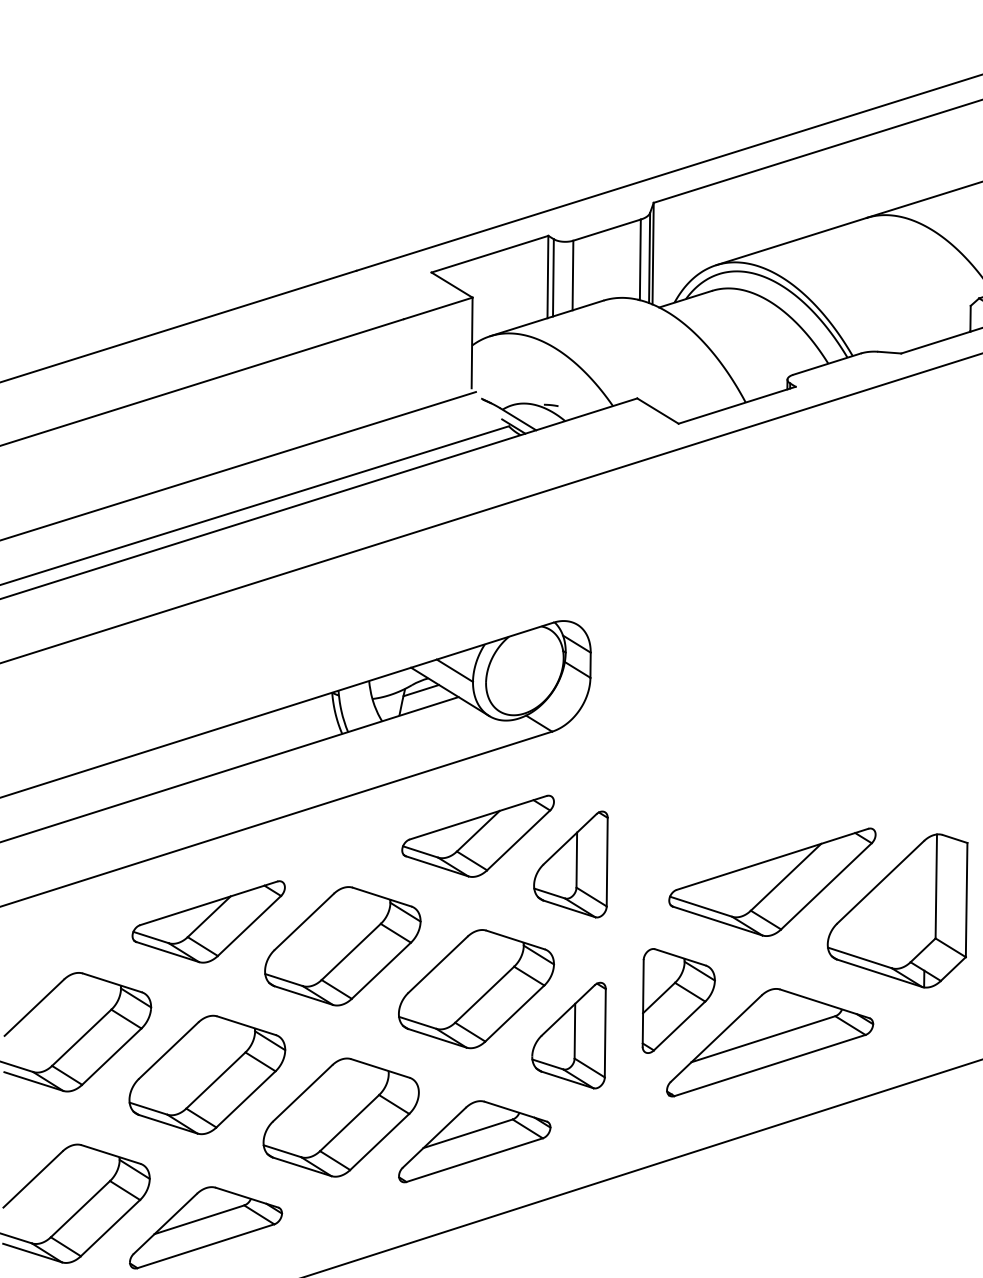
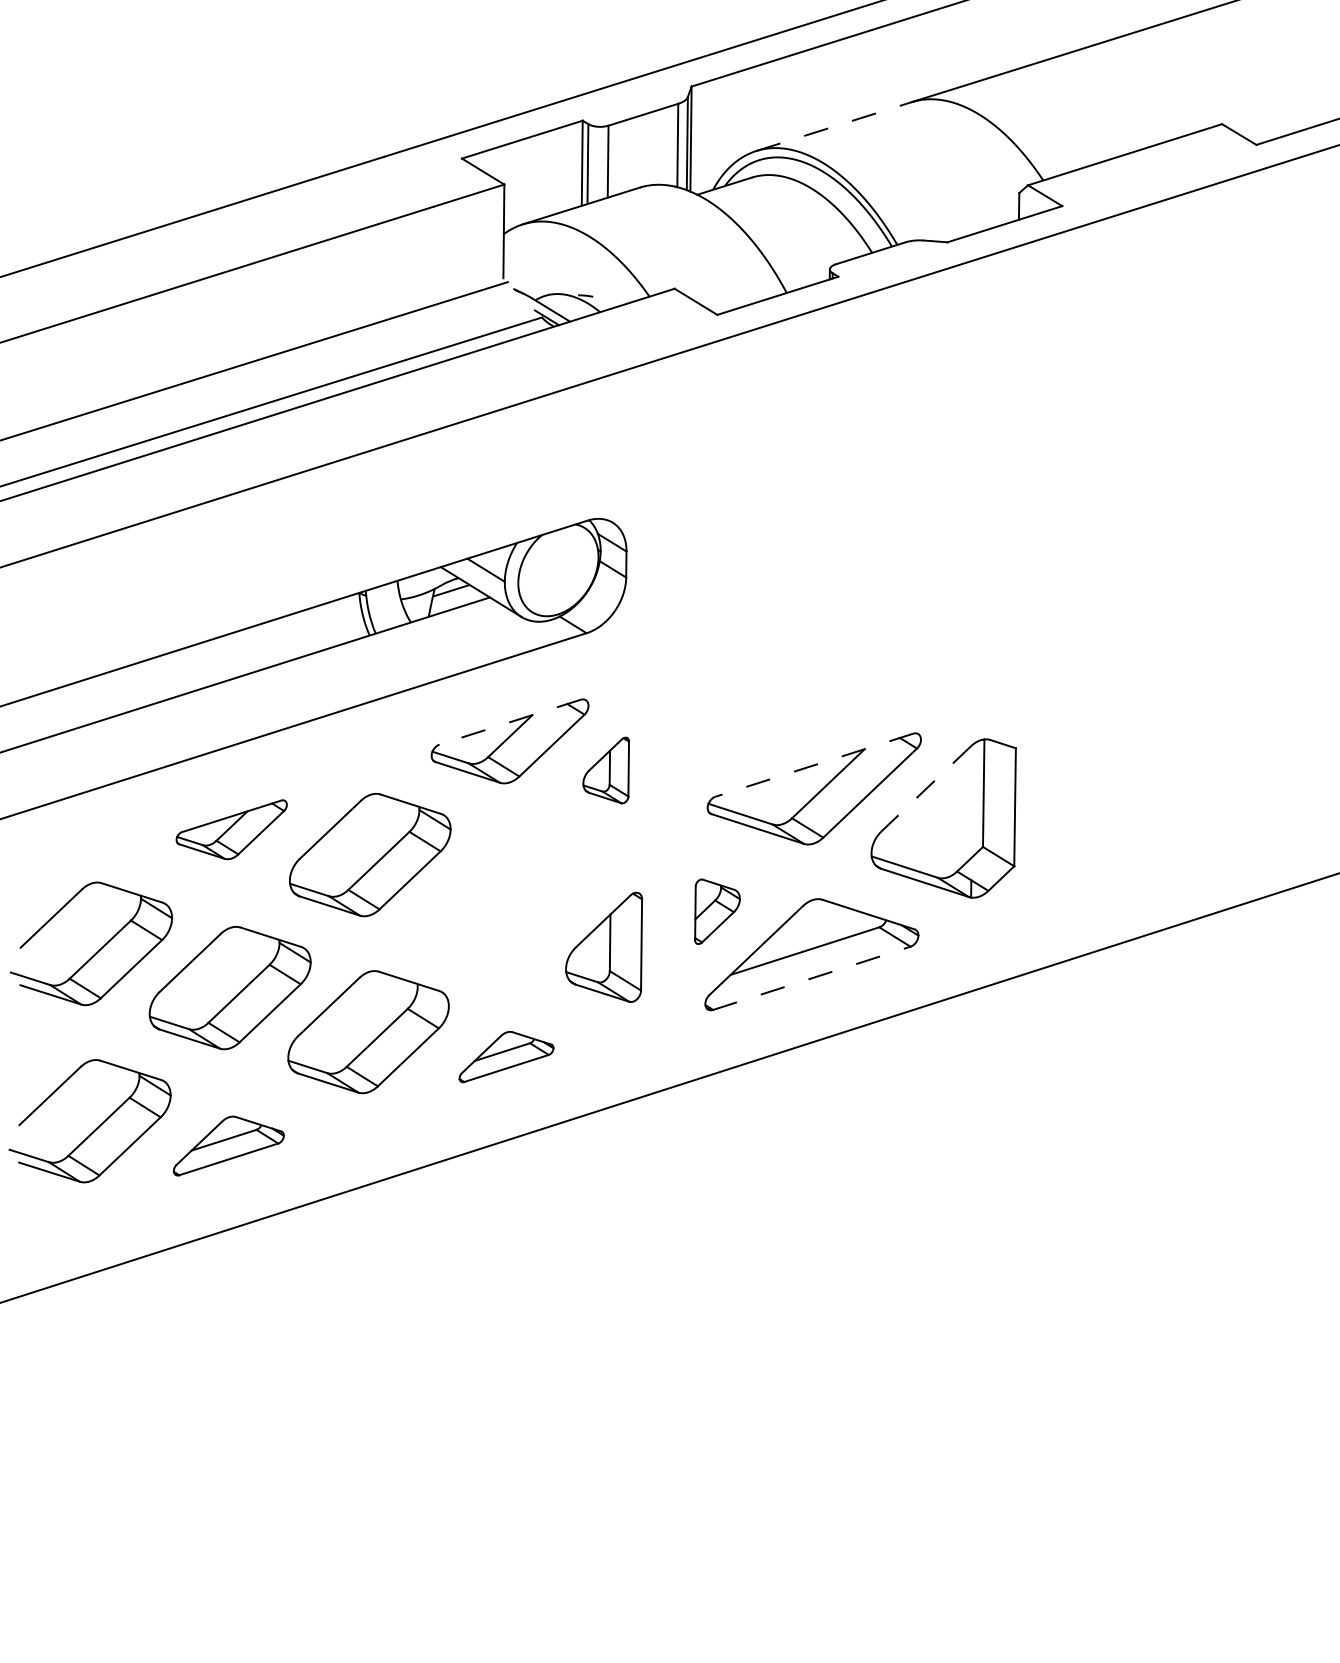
line: (791, 241) -> (834, 126), solid -> dashed
line: (477, 818) -> (509, 722), solid -> dashed
line: (772, 859) -> (814, 765), solid -> dashed
part: (571, 864) -> (606, 770), size x0.6
line: (880, 881) -> (926, 788), solid -> dashed
part: (208, 921) -> (231, 829), size x0.7
part: (476, 989) -> (508, 899), removed
part: (678, 1000) -> (717, 911), size x0.6
line: (769, 1065) -> (811, 978), solid -> dashed
part: (474, 1141) -> (506, 1056), size x0.6
part: (205, 1227) -> (228, 1145), size x0.7

